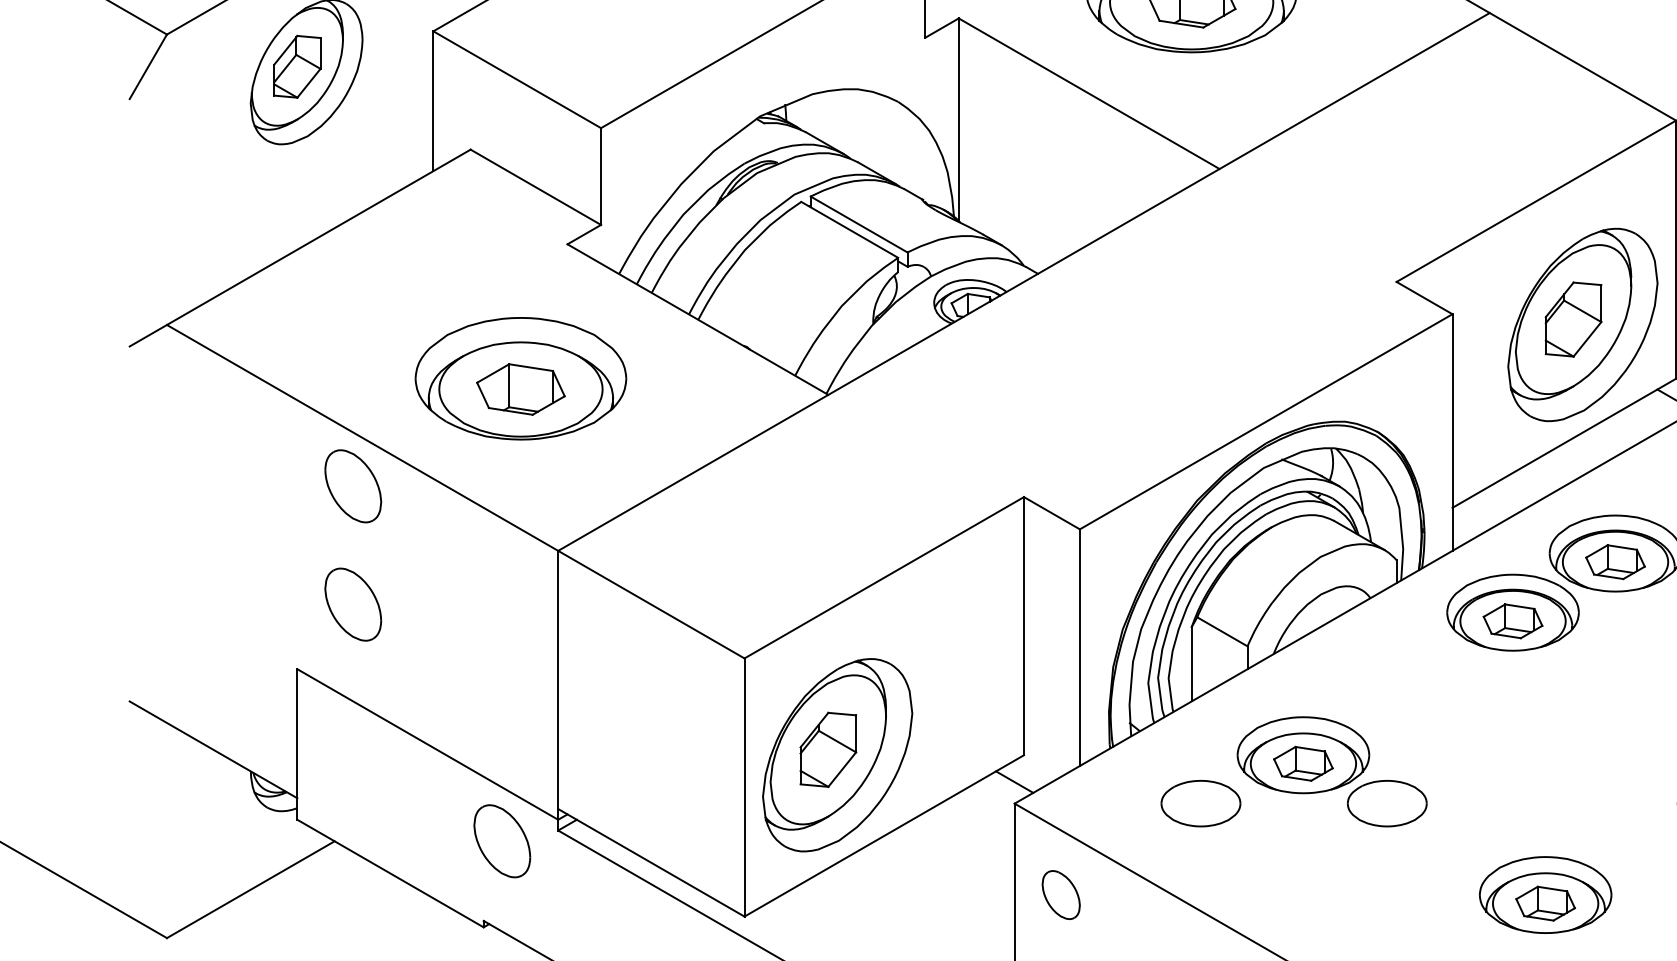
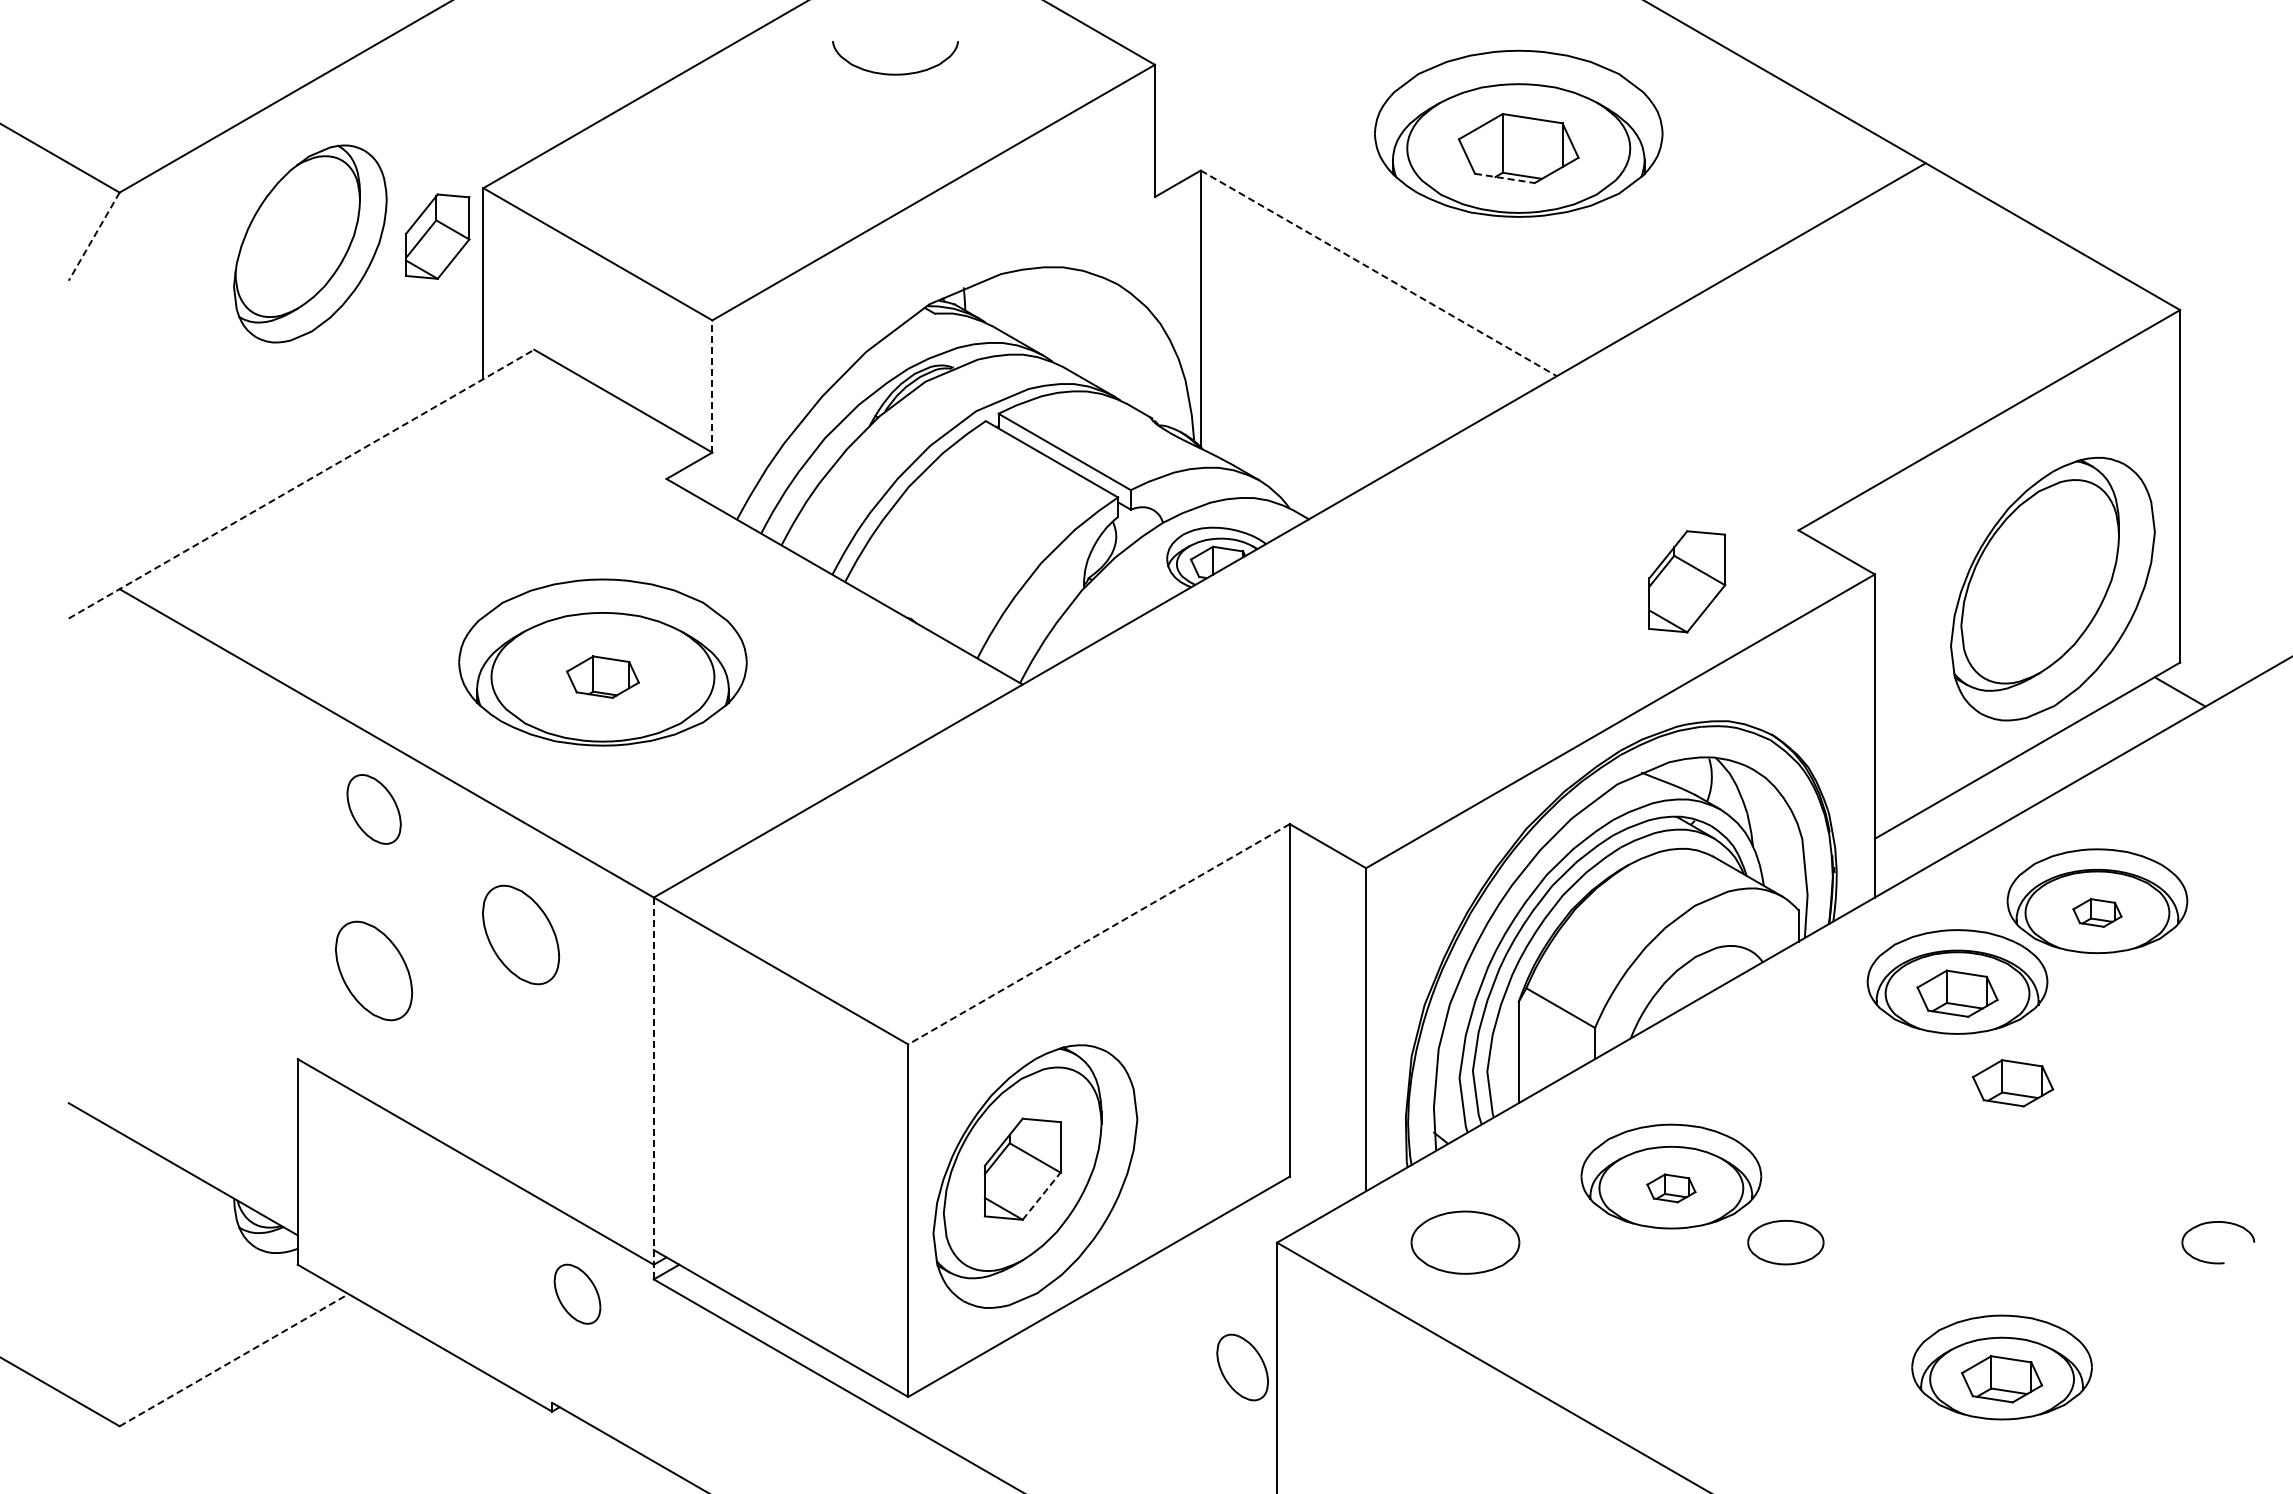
line: (1181, 24) -> (1505, 178), solid -> dashed
line: (148, 66) -> (94, 236), solid -> dashed
part: (297, 66) -> (437, 236), moved
line: (1088, 93) -> (1378, 273), solid -> dashed
line: (601, 175) -> (712, 385), solid -> dashed
line: (300, 248) -> (301, 484), solid -> dashed
part: (1573, 319) -> (1687, 581), moved
part: (520, 388) -> (602, 676), size x0.6
part: (353, 486) -> (374, 809), size x0.7
part: (1615, 561) -> (2097, 912), size x0.6
part: (460, 577) -> (520, 934), added
line: (883, 577) -> (1098, 934), solid -> dashed
part: (1554, 687) -> (2013, 1083), added
line: (557, 690) -> (653, 1088), solid -> dashed
part: (1303, 763) -> (1671, 1188), size x0.6
line: (842, 769) -> (1041, 1195), solid -> dashed
line: (1014, 782) -> (1276, 1213), removed
part: (1201, 803) -> (1465, 1242), moved
part: (1387, 803) -> (1785, 1242), size x0.7
part: (502, 841) -> (577, 1294), size x0.6
line: (251, 889) -> (234, 1359), solid -> dashed
part: (1061, 895) -> (1242, 1367), moved

